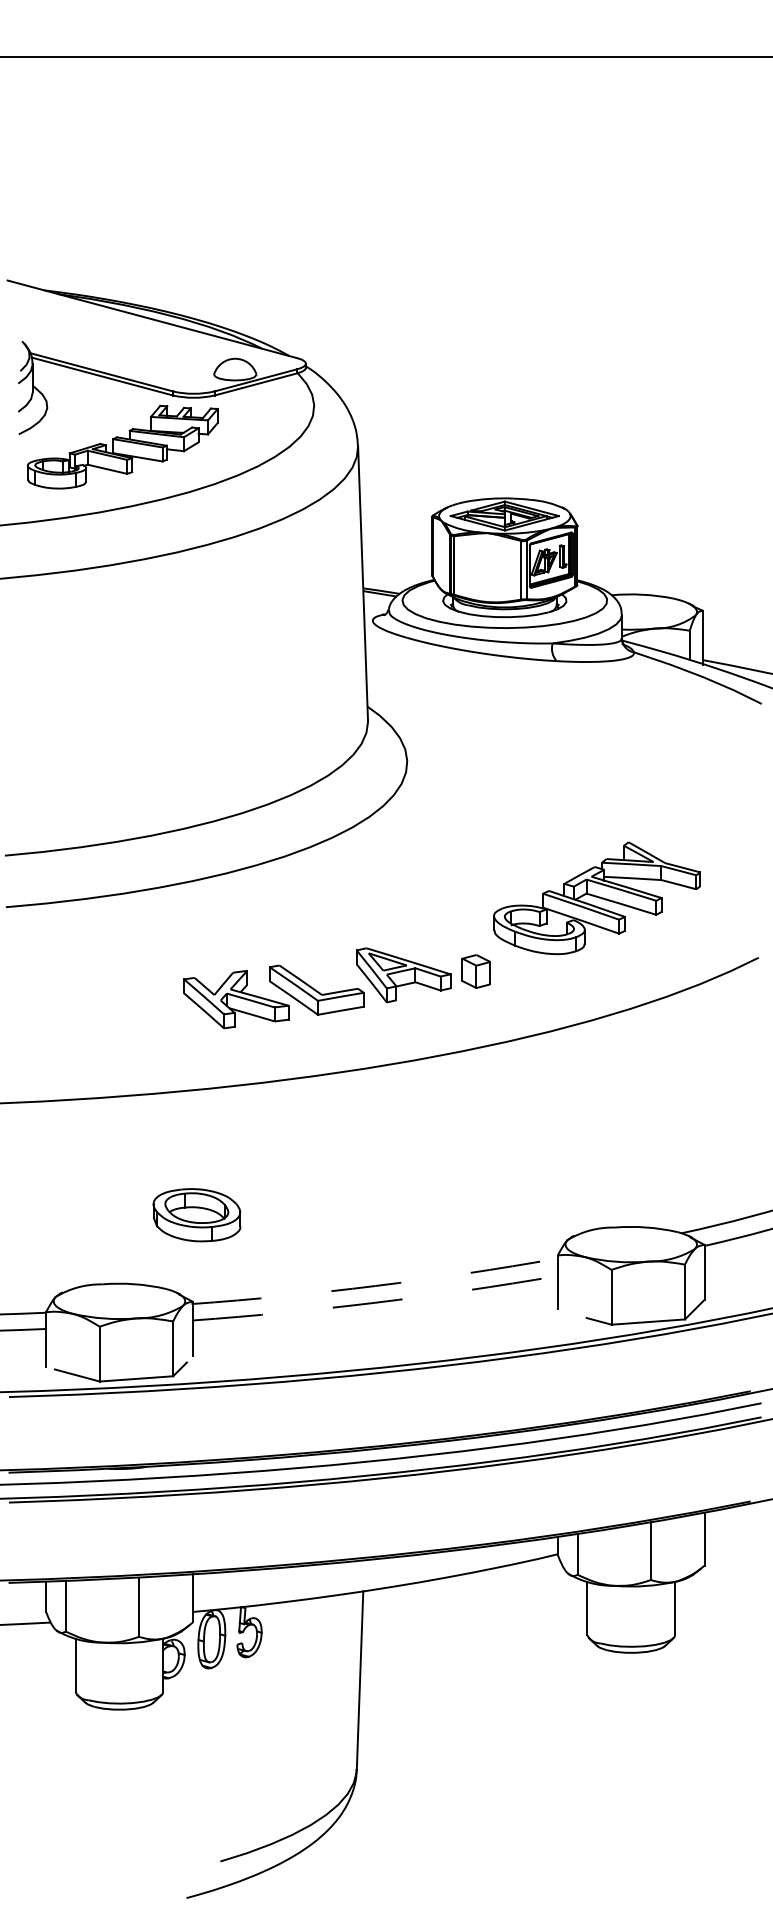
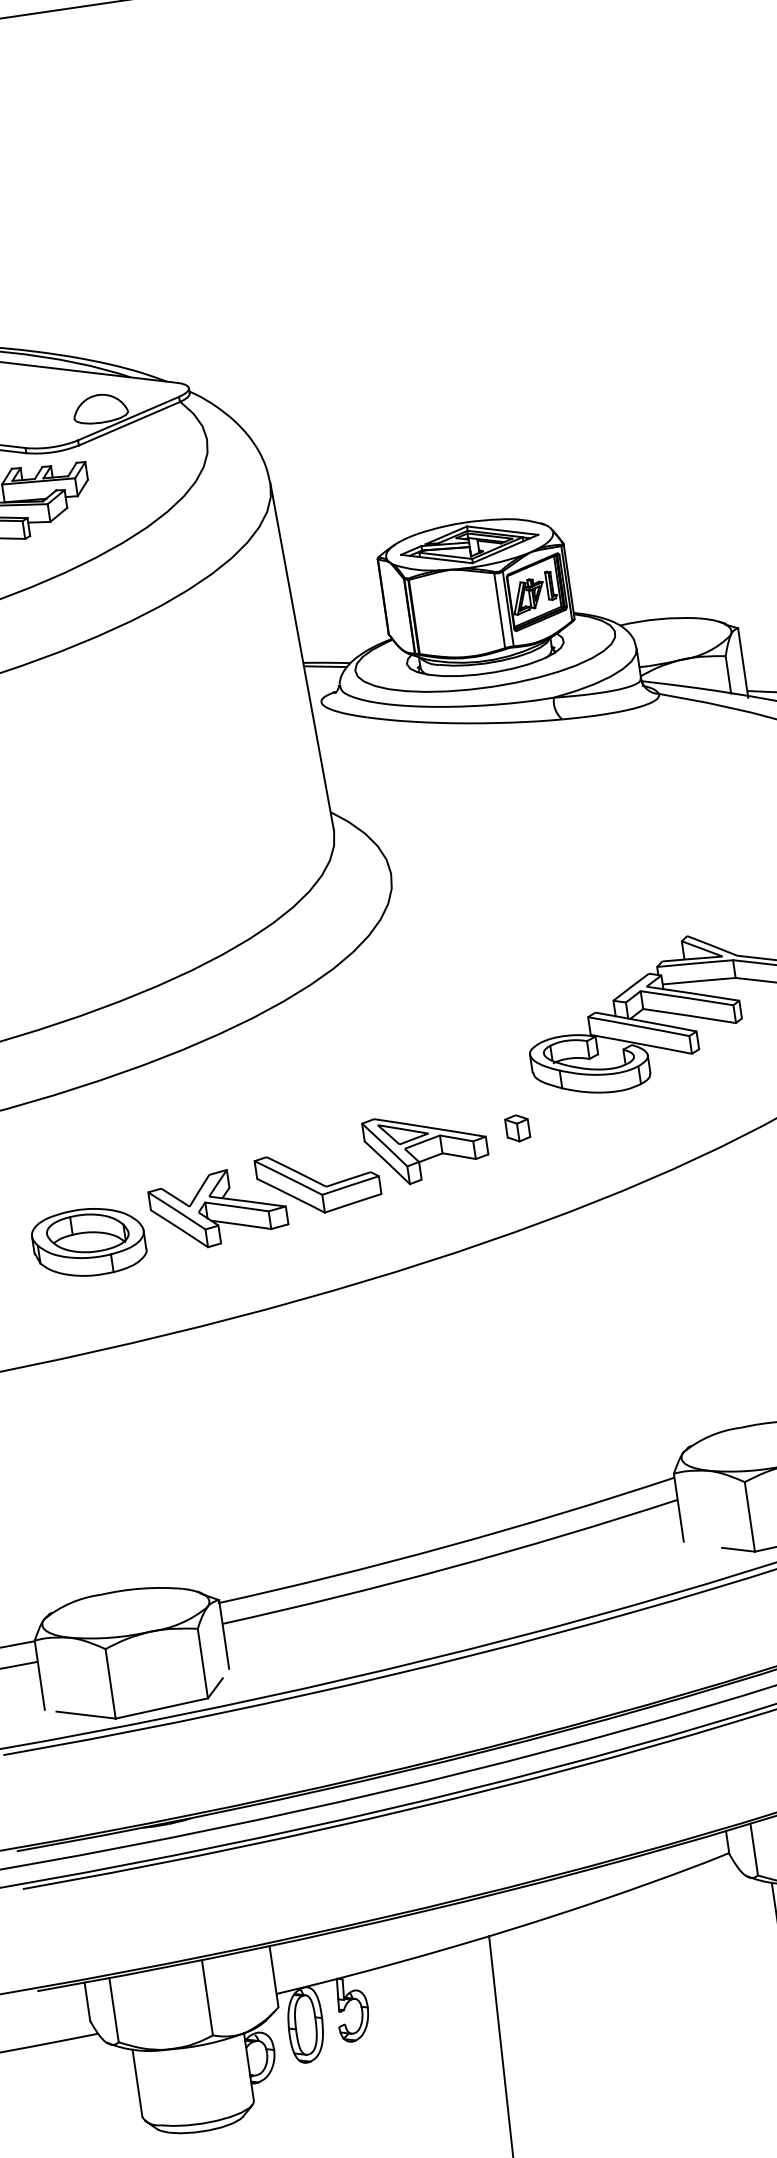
part: (475, 971) -> (516, 1128), size x0.62
part: (196, 1215) -> (88, 1242), moved
arc: (375, 1286) -> (448, 1546), dashed -> solid
arc: (375, 1302) -> (451, 1567), dashed -> solid

